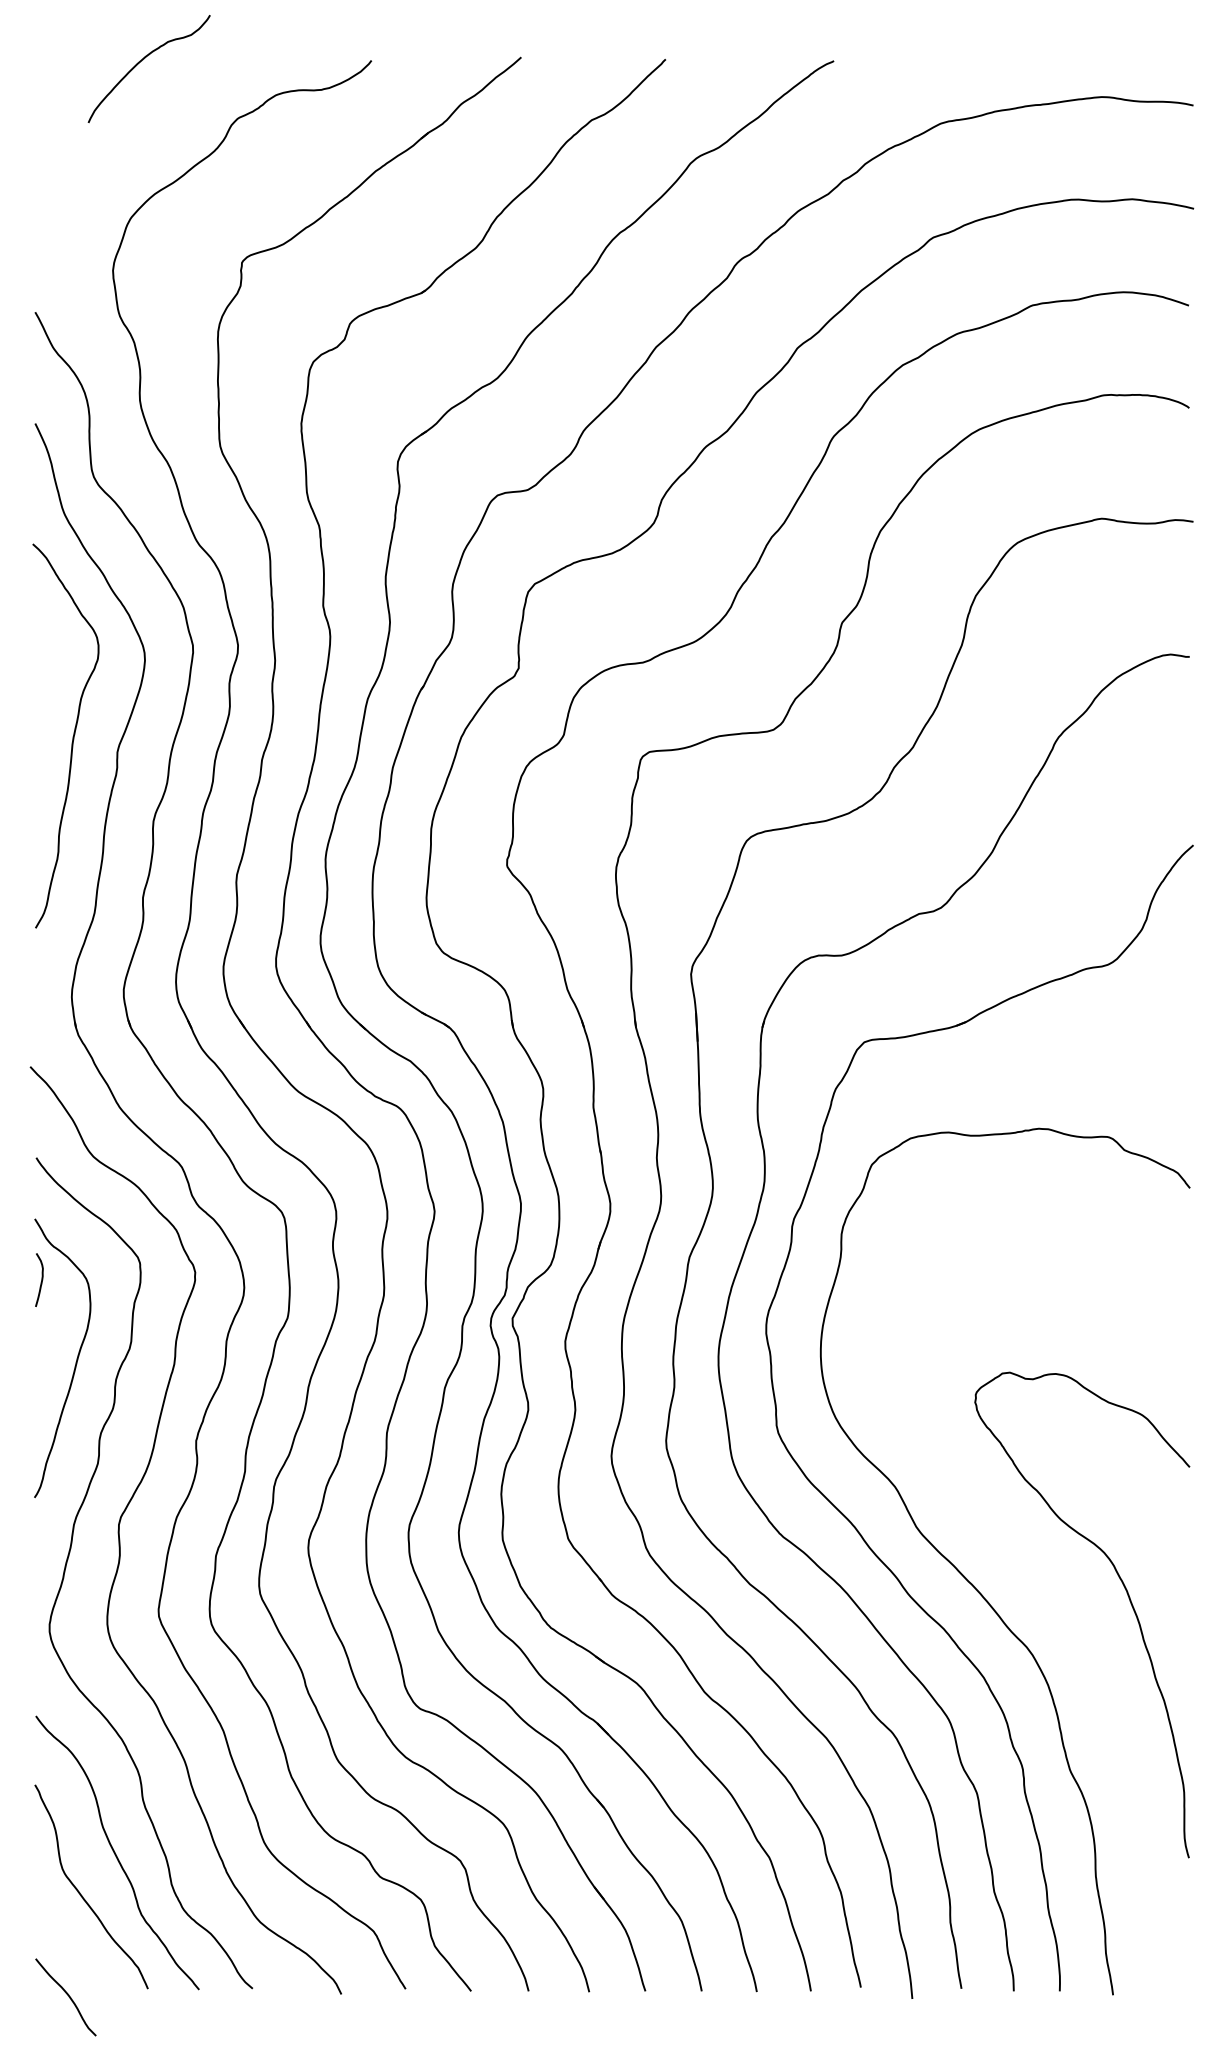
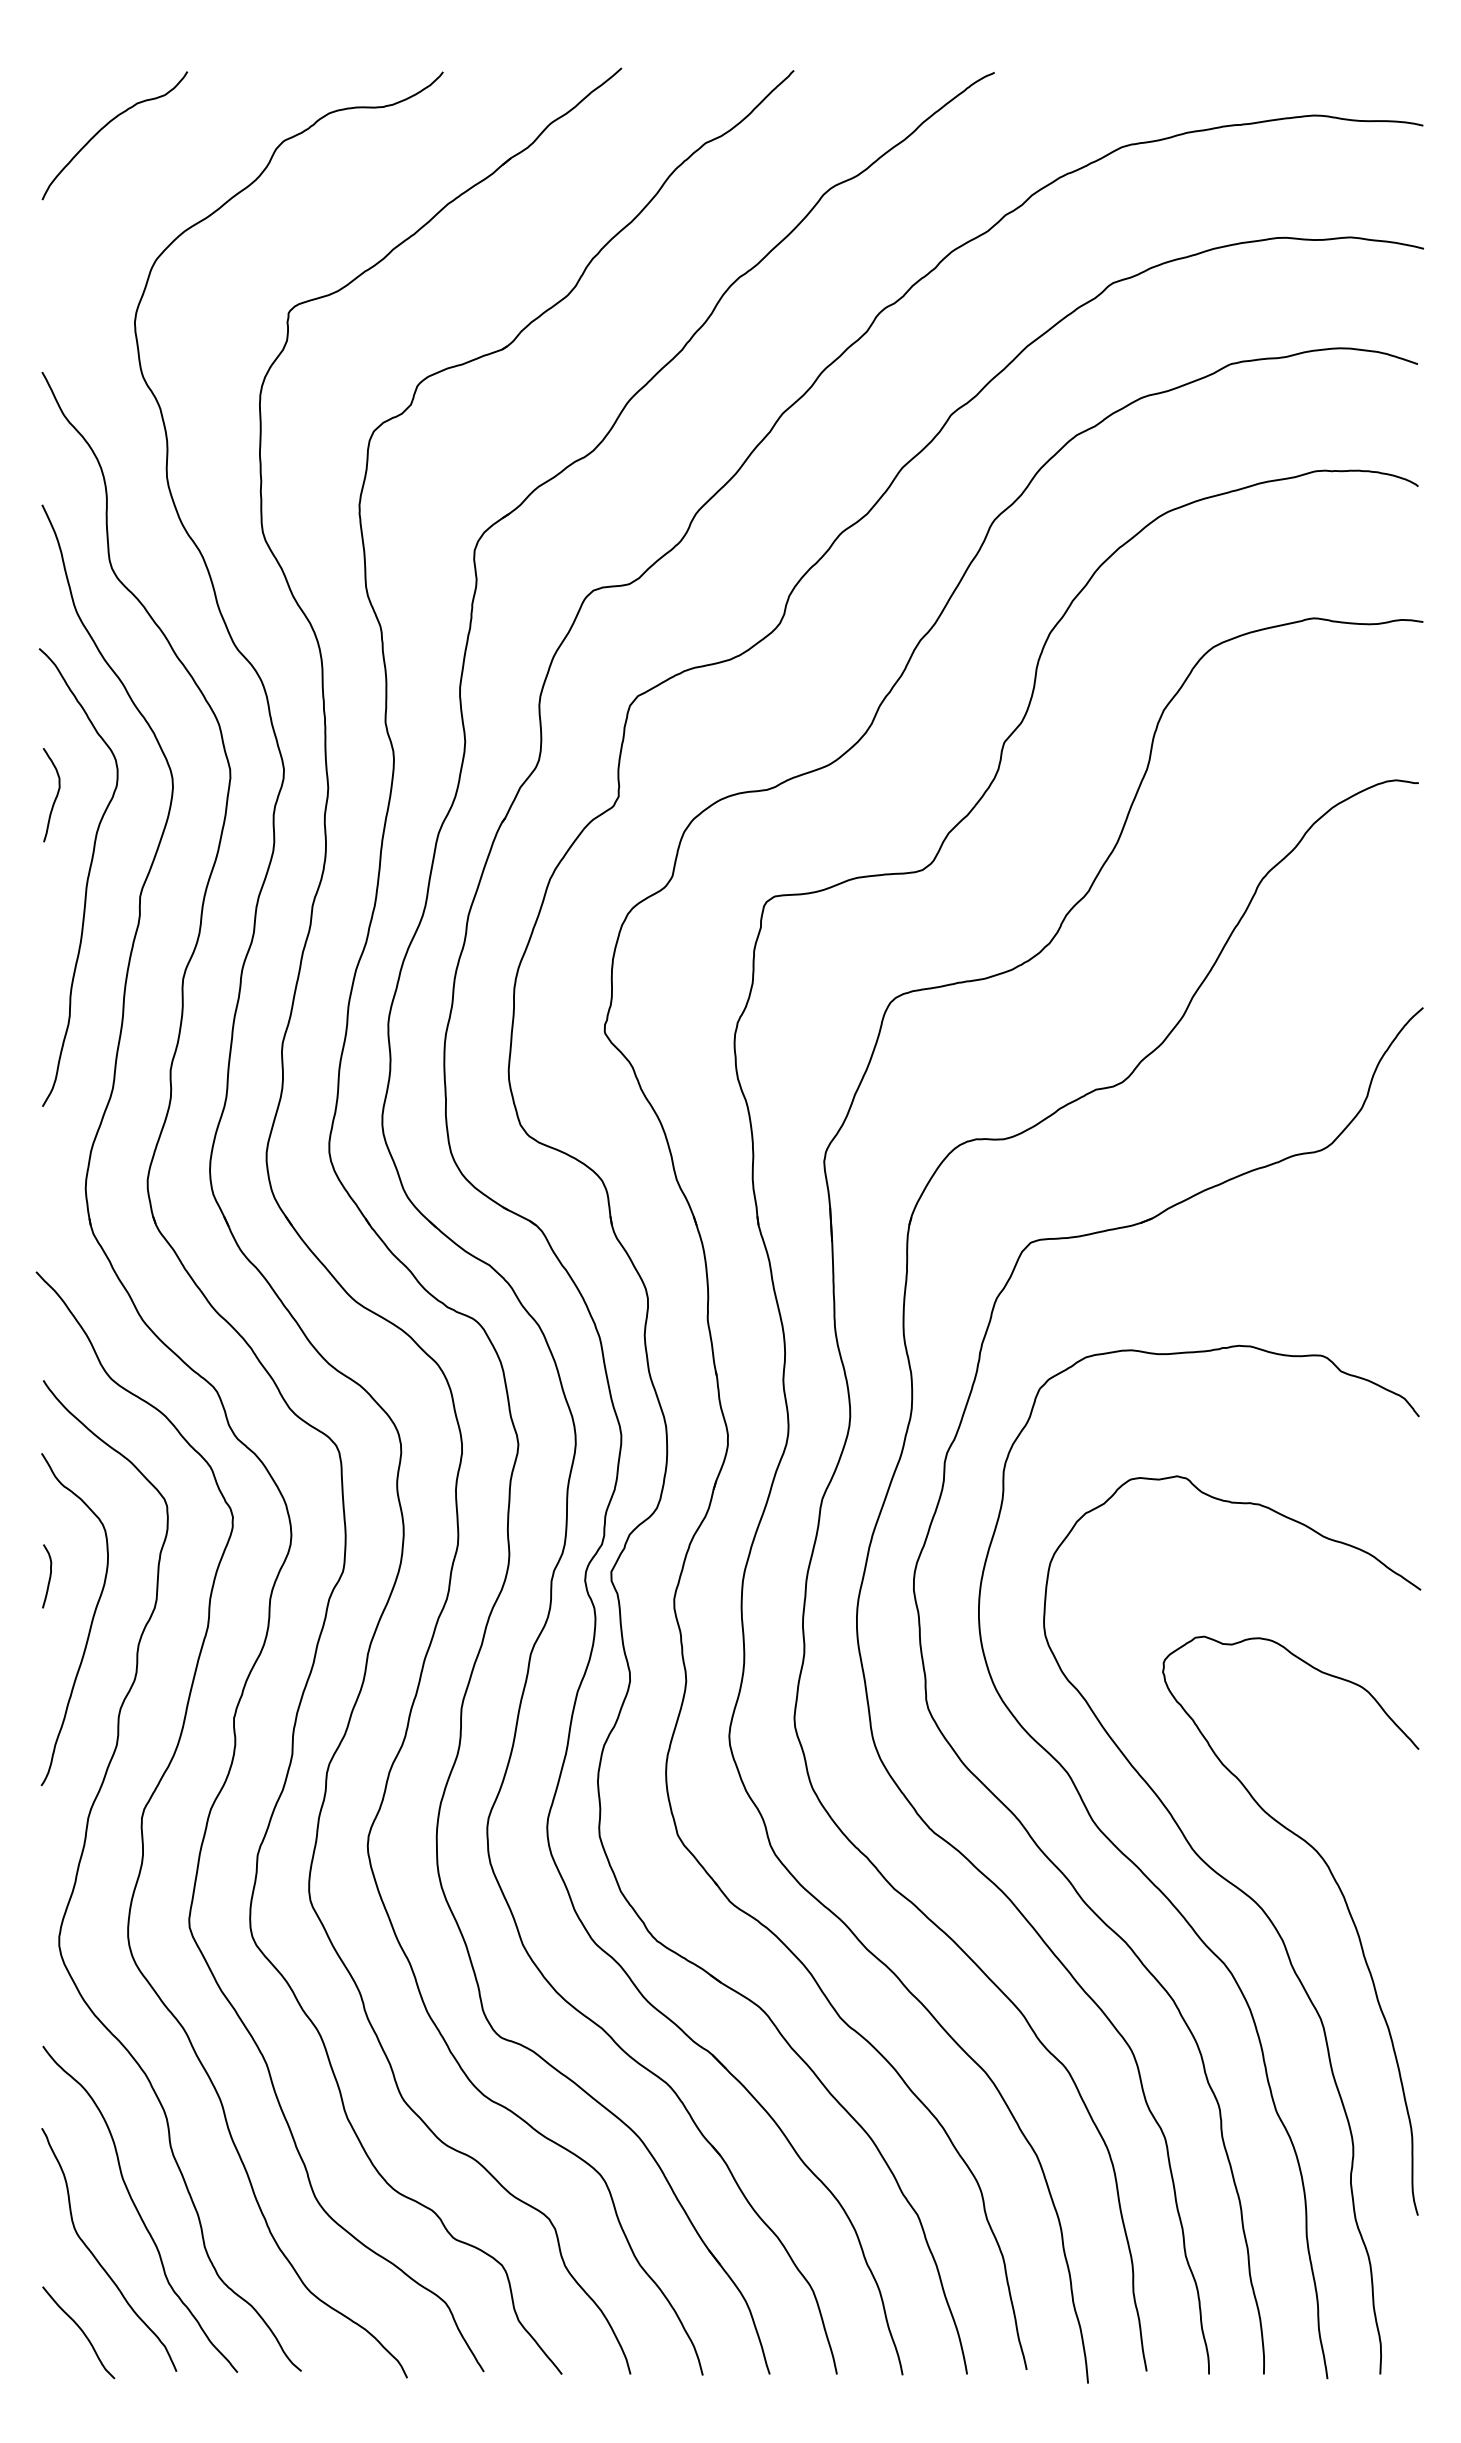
curve: (143, 60) -> (108, 125), moved
curve: (46, 667) -> (55, 795), added
curve: (41, 1279) -> (49, 1575), moved
curve: (1051, 1595) -> (1254, 1902), added
curve: (67, 1995) -> (80, 2330), moved

